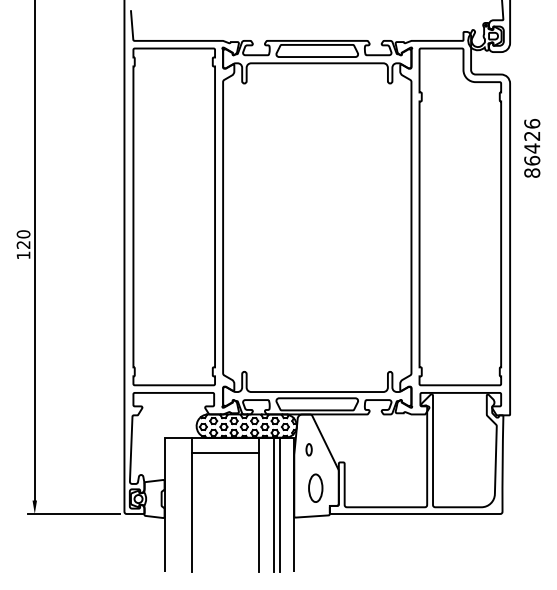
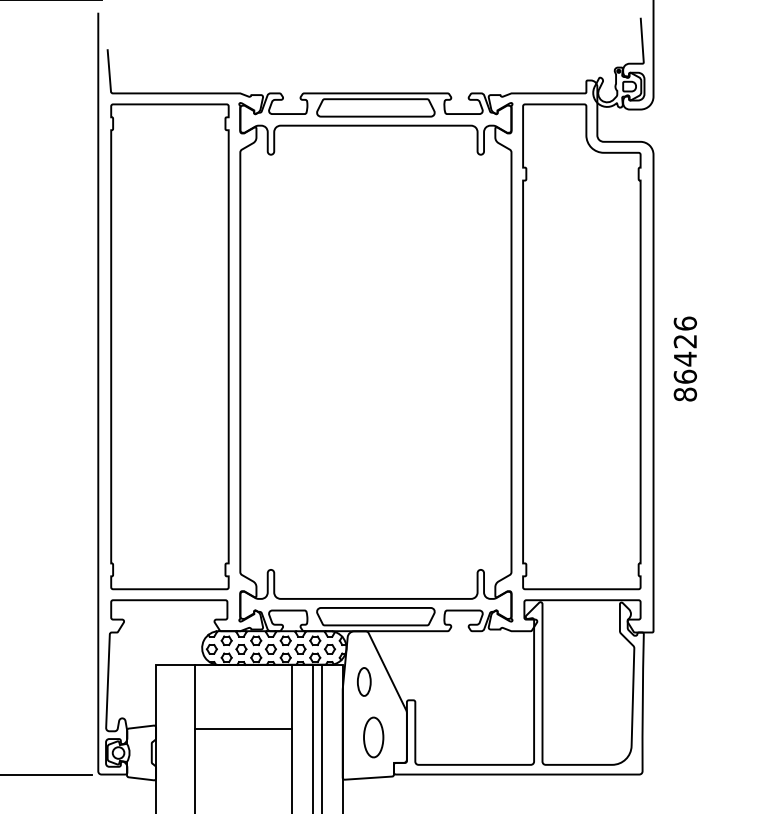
text: (532, 148) -> (685, 359), moved
part: (308, 449) -> (363, 681), size x1.67
line: (224, 452) -> (242, 729), moved

